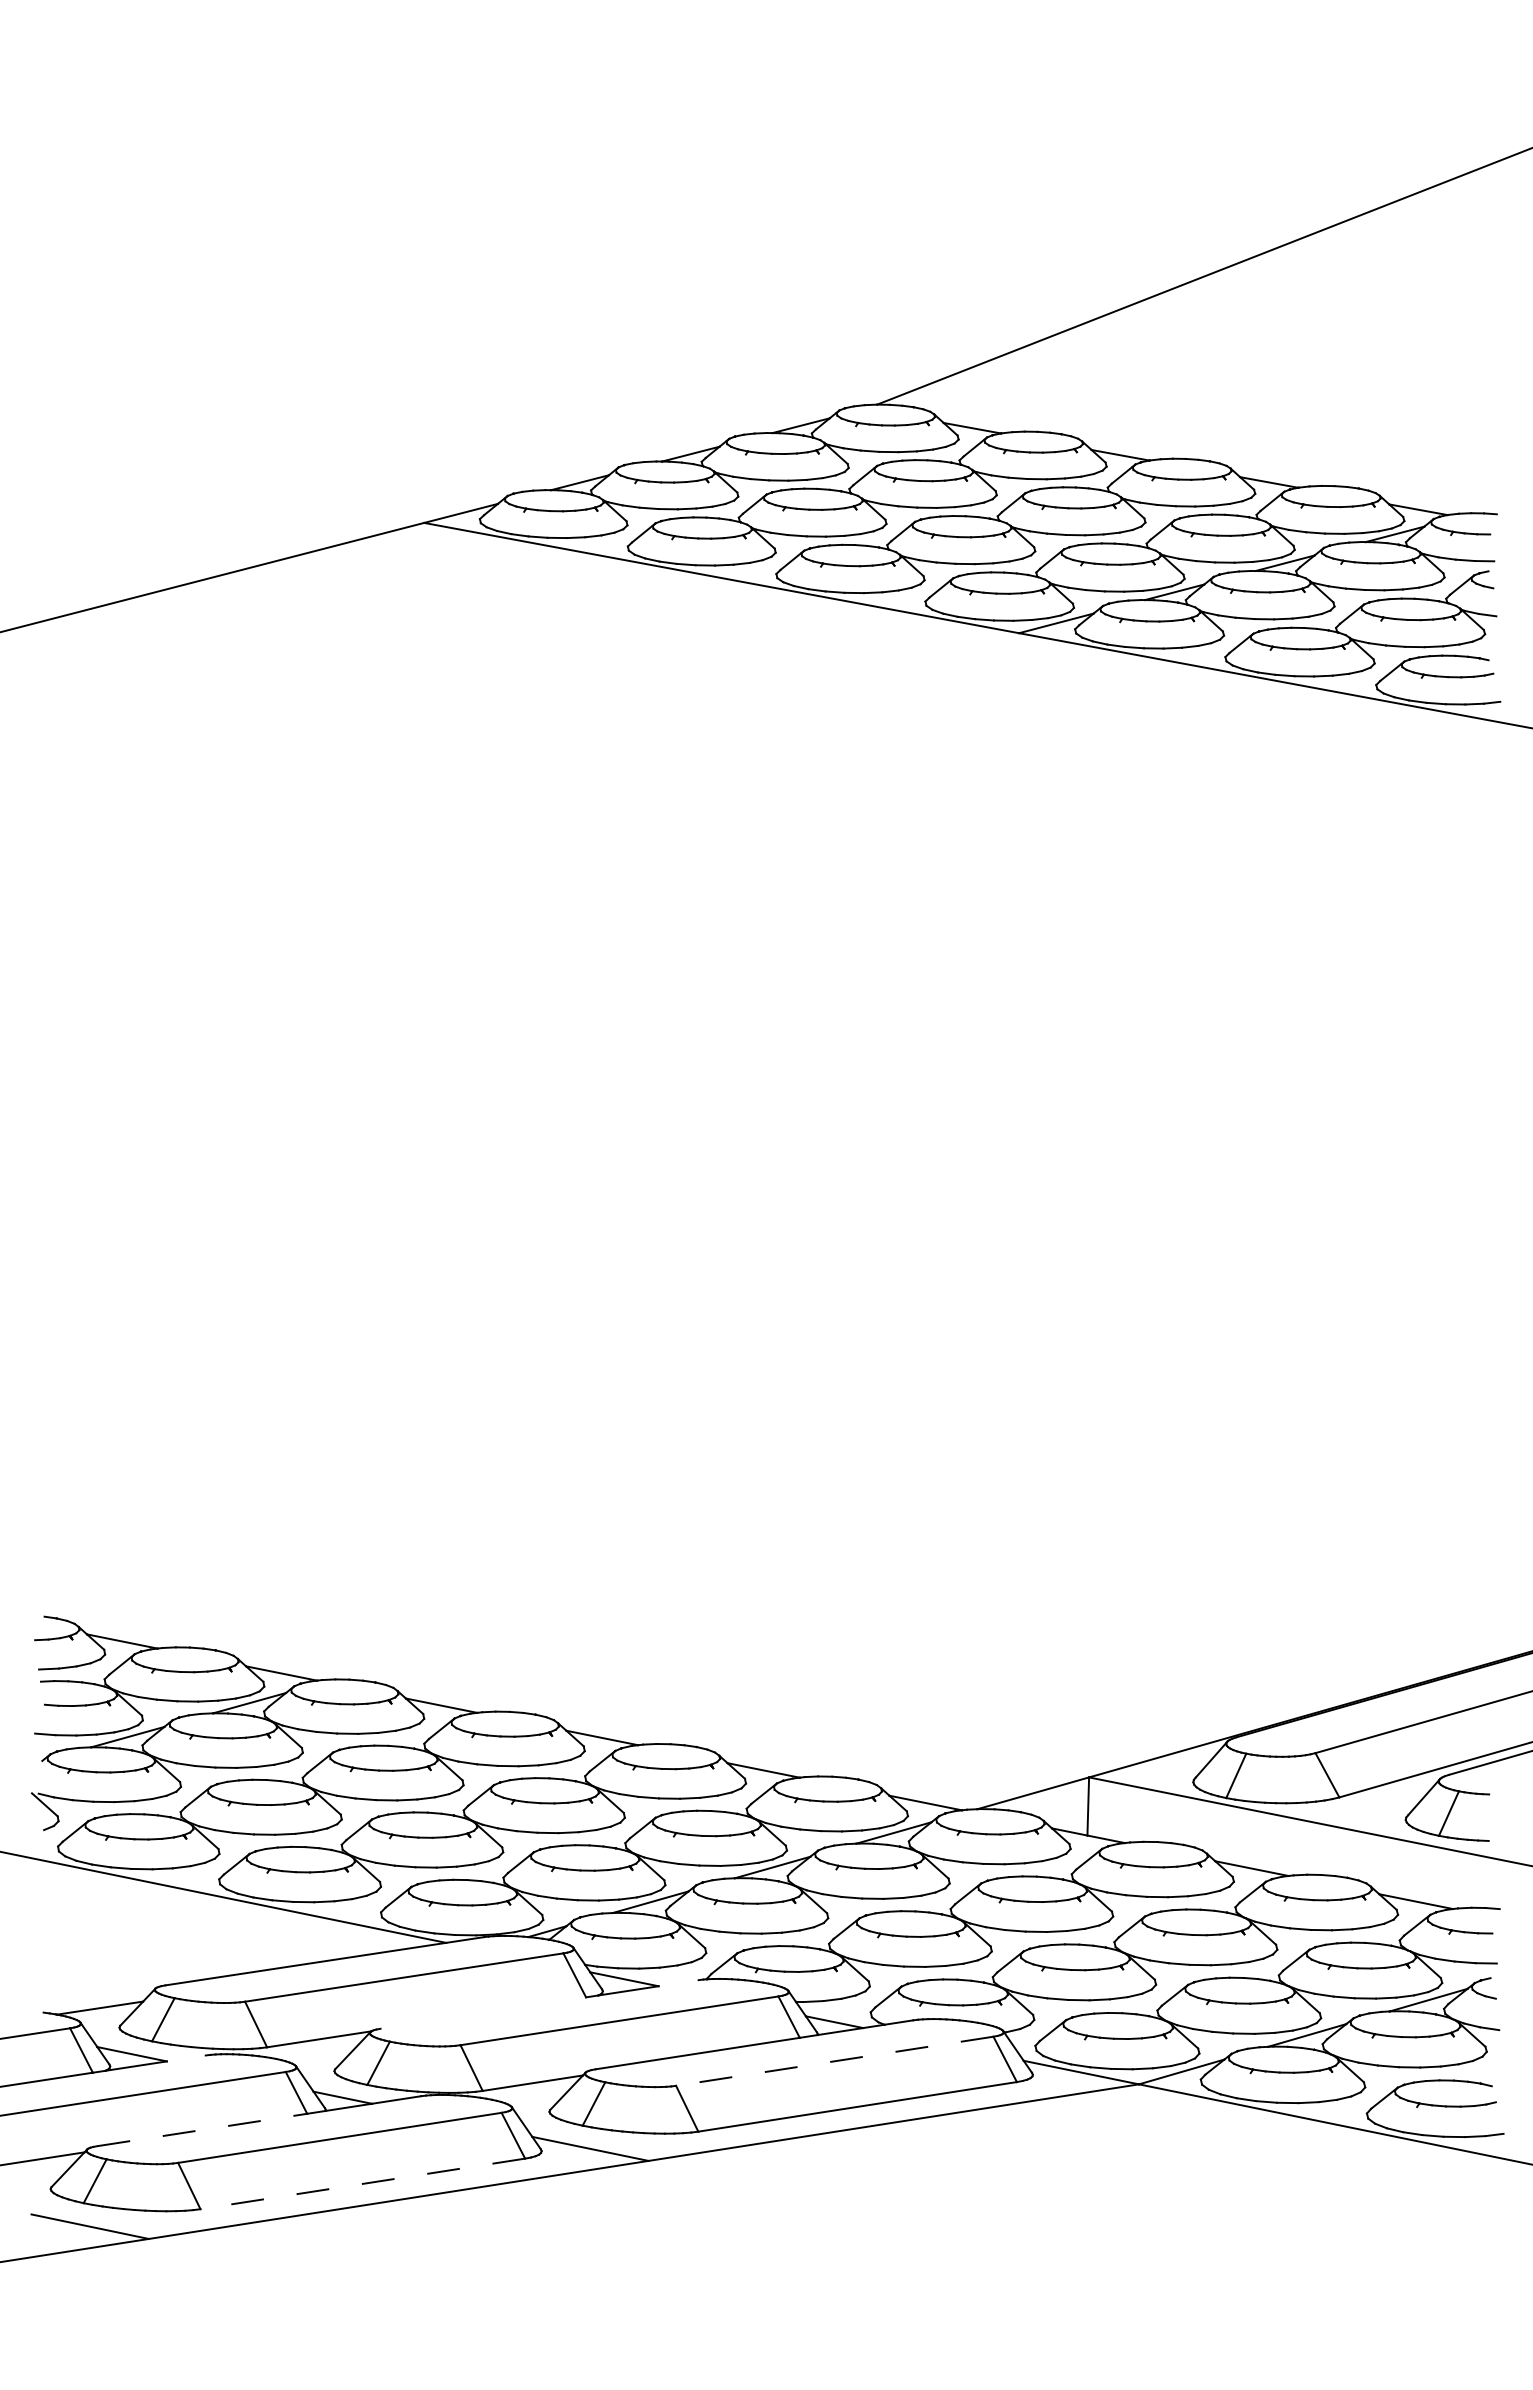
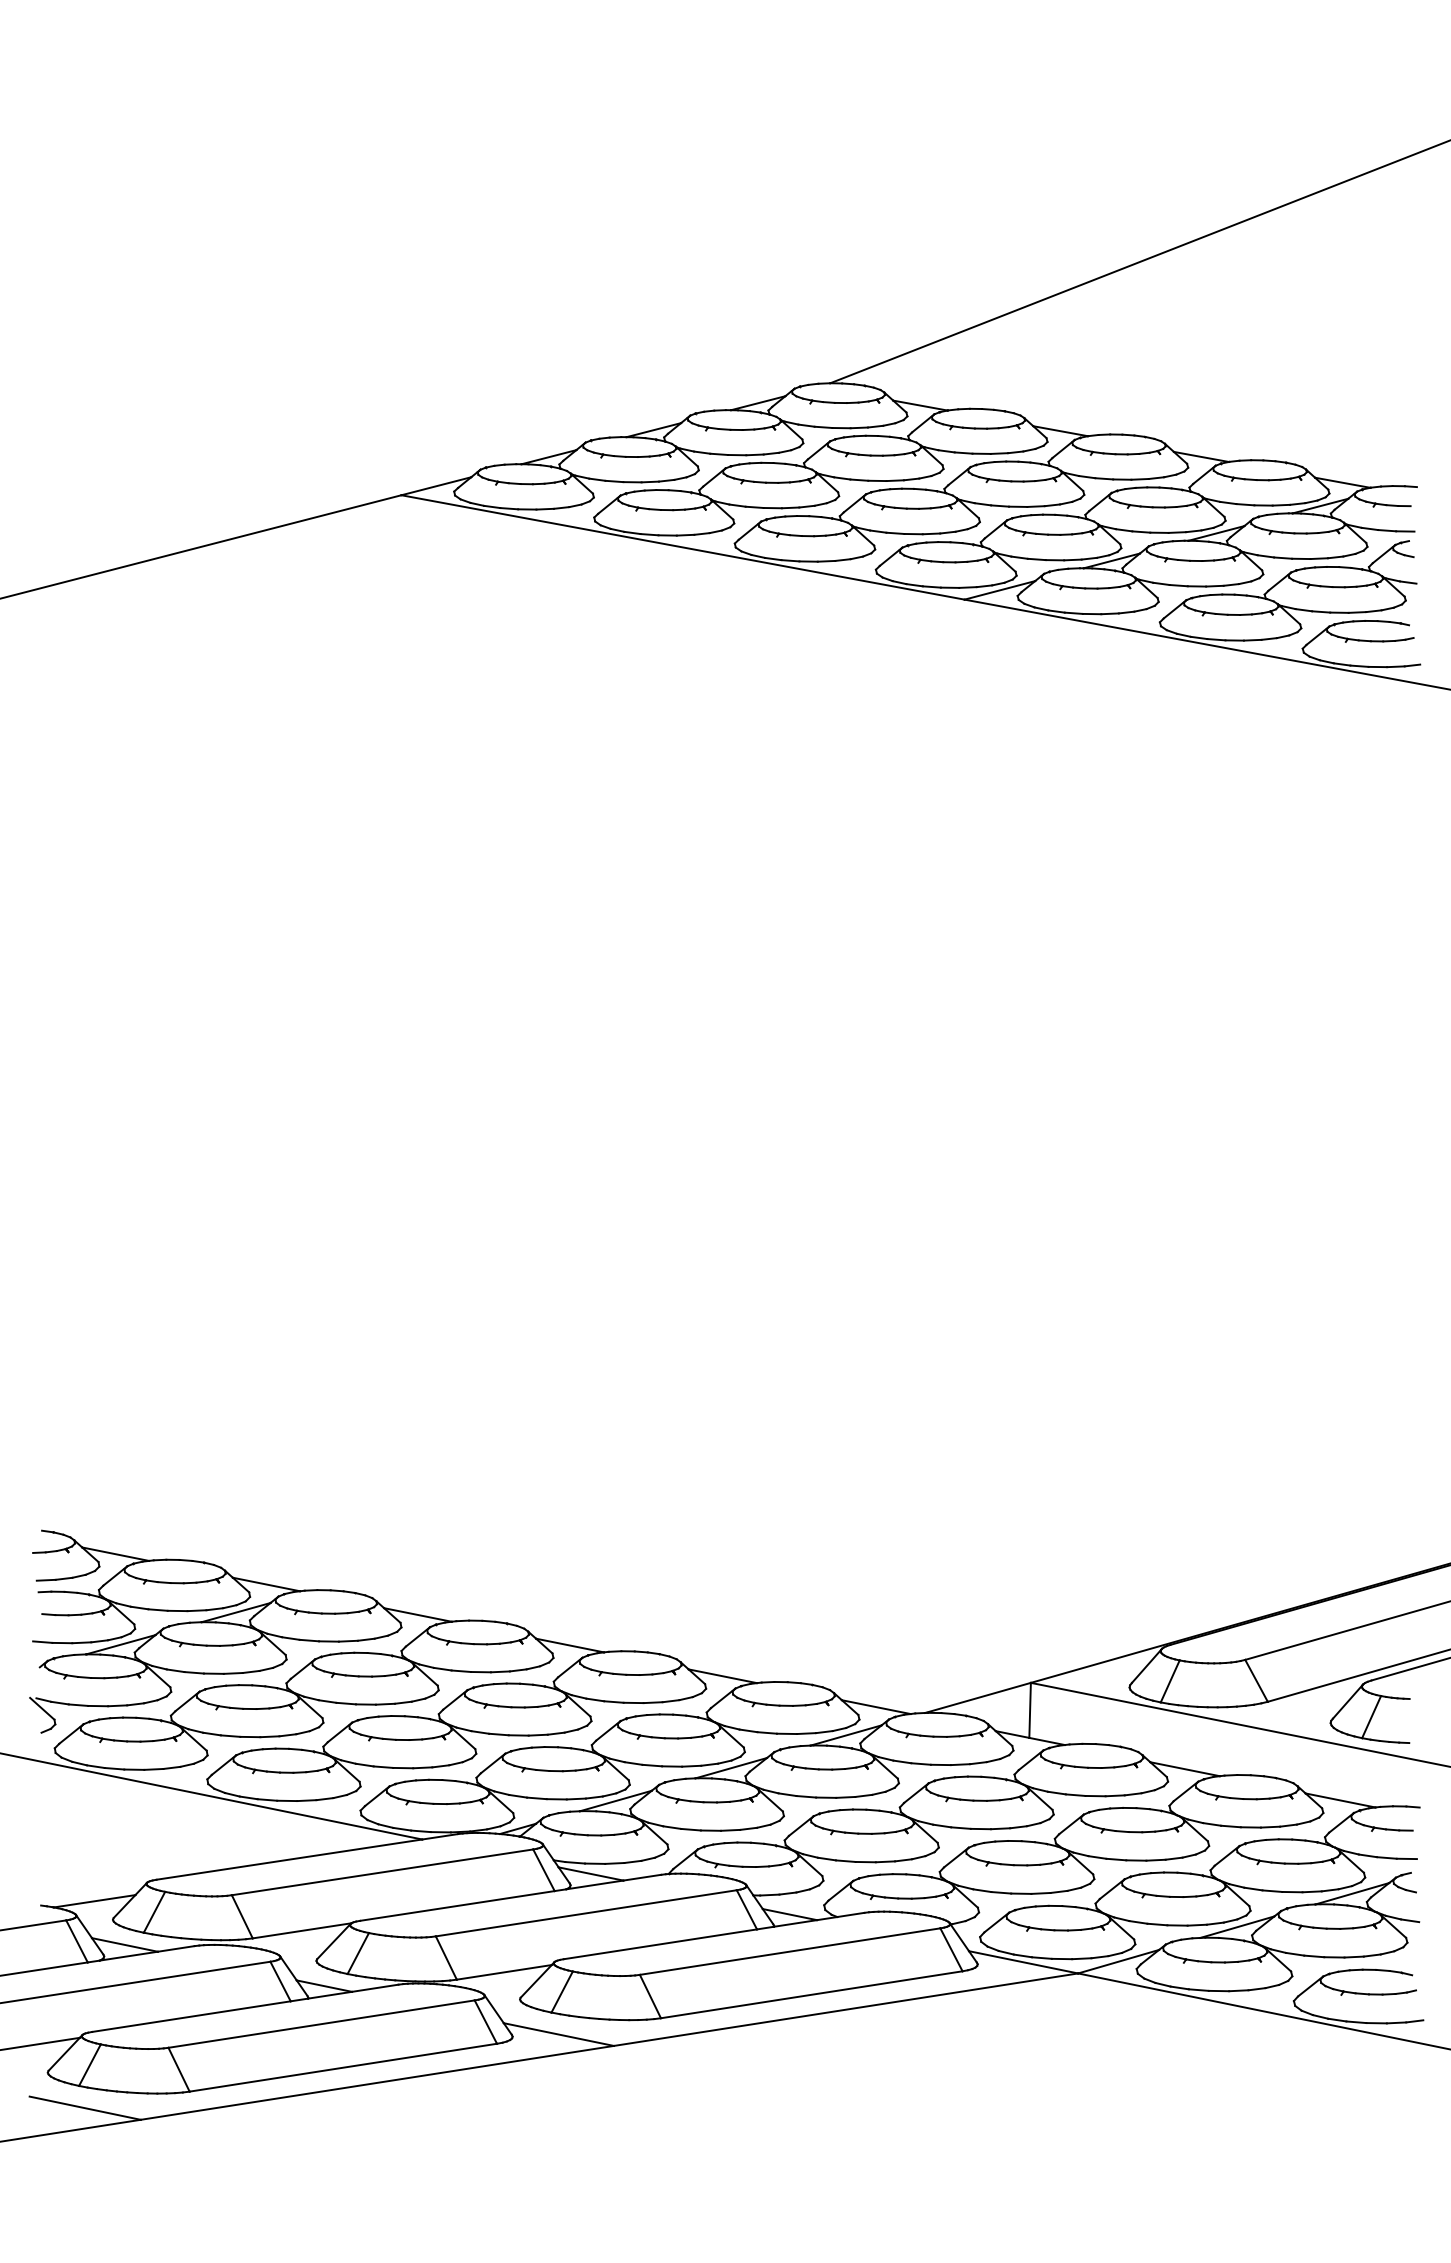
line: (678, 1982) -> (642, 1877), added
line: (483, 2012) -> (457, 1905), added
line: (185, 2057) -> (175, 1948), added
line: (834, 2061) -> (789, 1951), dashed -> solid
line: (202, 2129) -> (191, 2016), dashed -> solid
line: (362, 2183) -> (343, 2067), dashed -> solid

